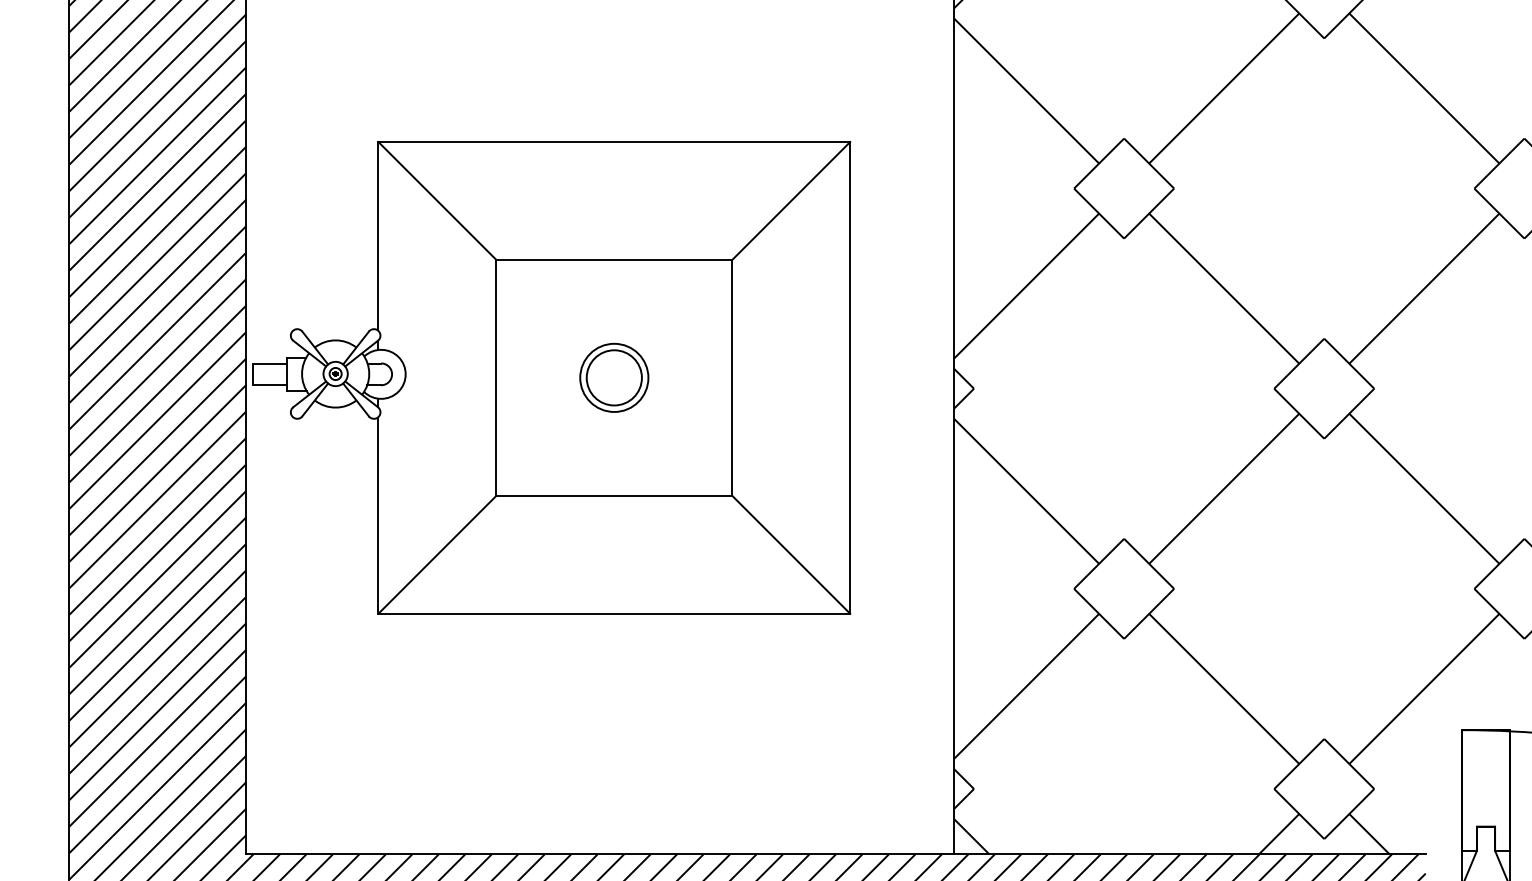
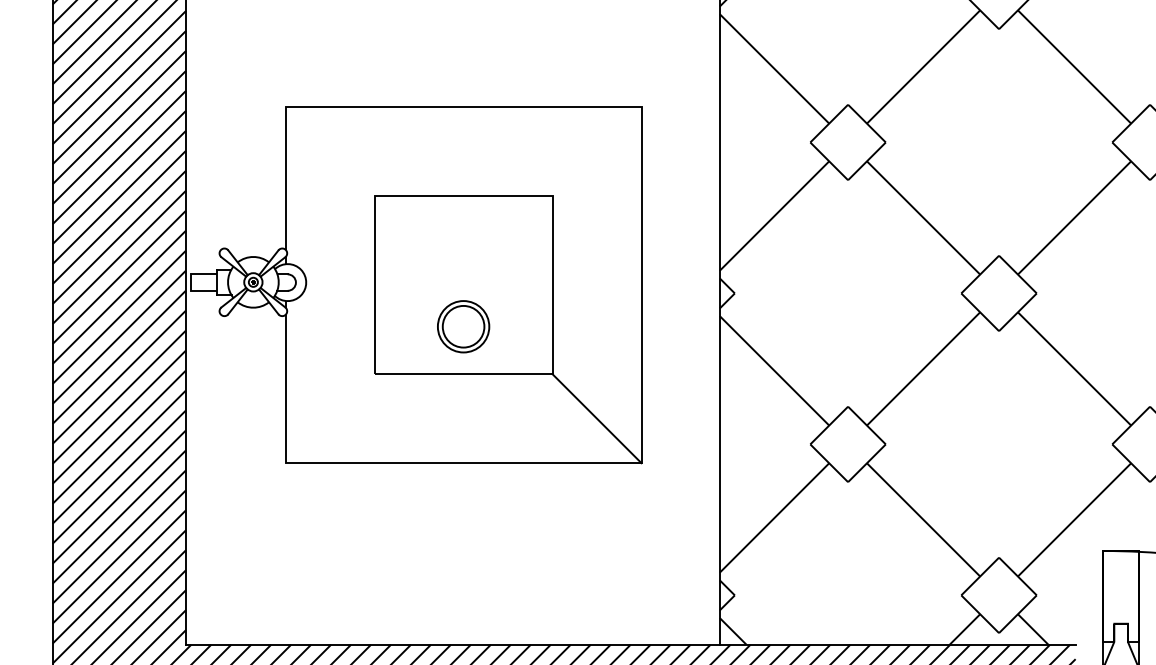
line: (437, 200) -> (330, 151), removed
line: (791, 200) -> (597, 151), removed
part: (614, 377) -> (463, 326), moved
line: (437, 554) -> (330, 418), removed

